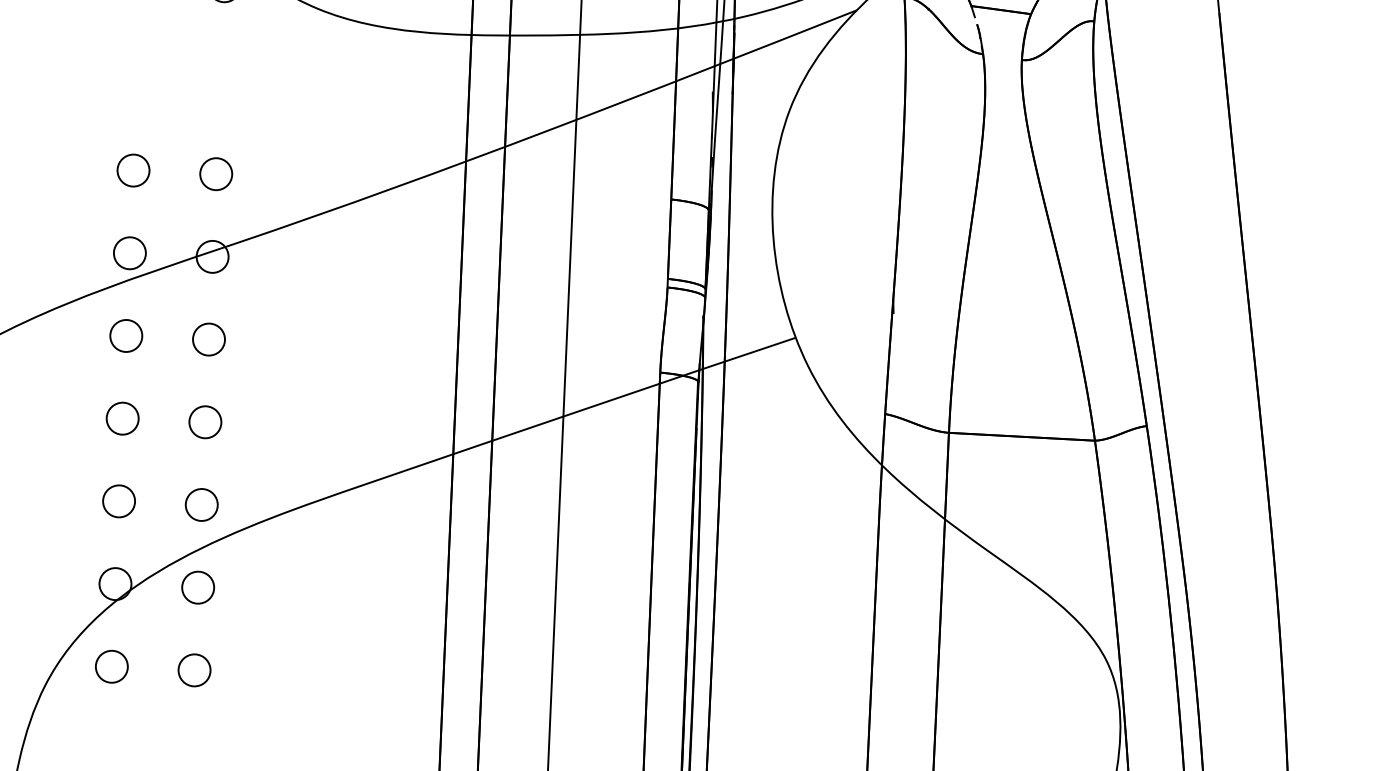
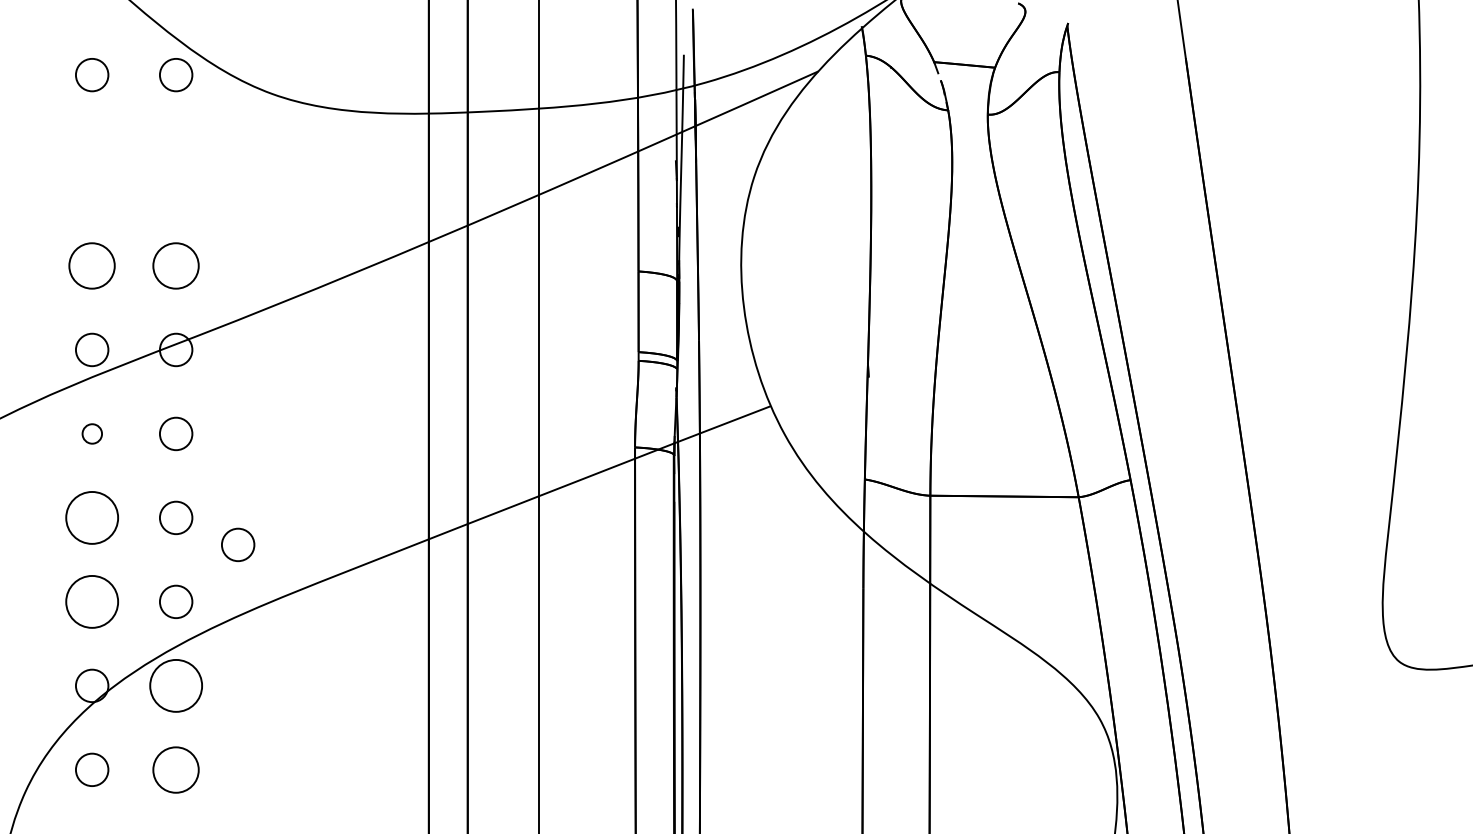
circle: (133, 170) -> (92, 265), size x1.4
circle: (216, 173) -> (176, 265), size x1.4
circle: (126, 335) -> (92, 433), size x0.6
circle: (122, 418) -> (91, 517), size x1.6
circle: (265, 451) -> (238, 544), added
circle: (118, 500) -> (91, 601), size x1.6
circle: (197, 587) -> (175, 685), size x1.6
circle: (194, 670) -> (176, 769), size x1.4

